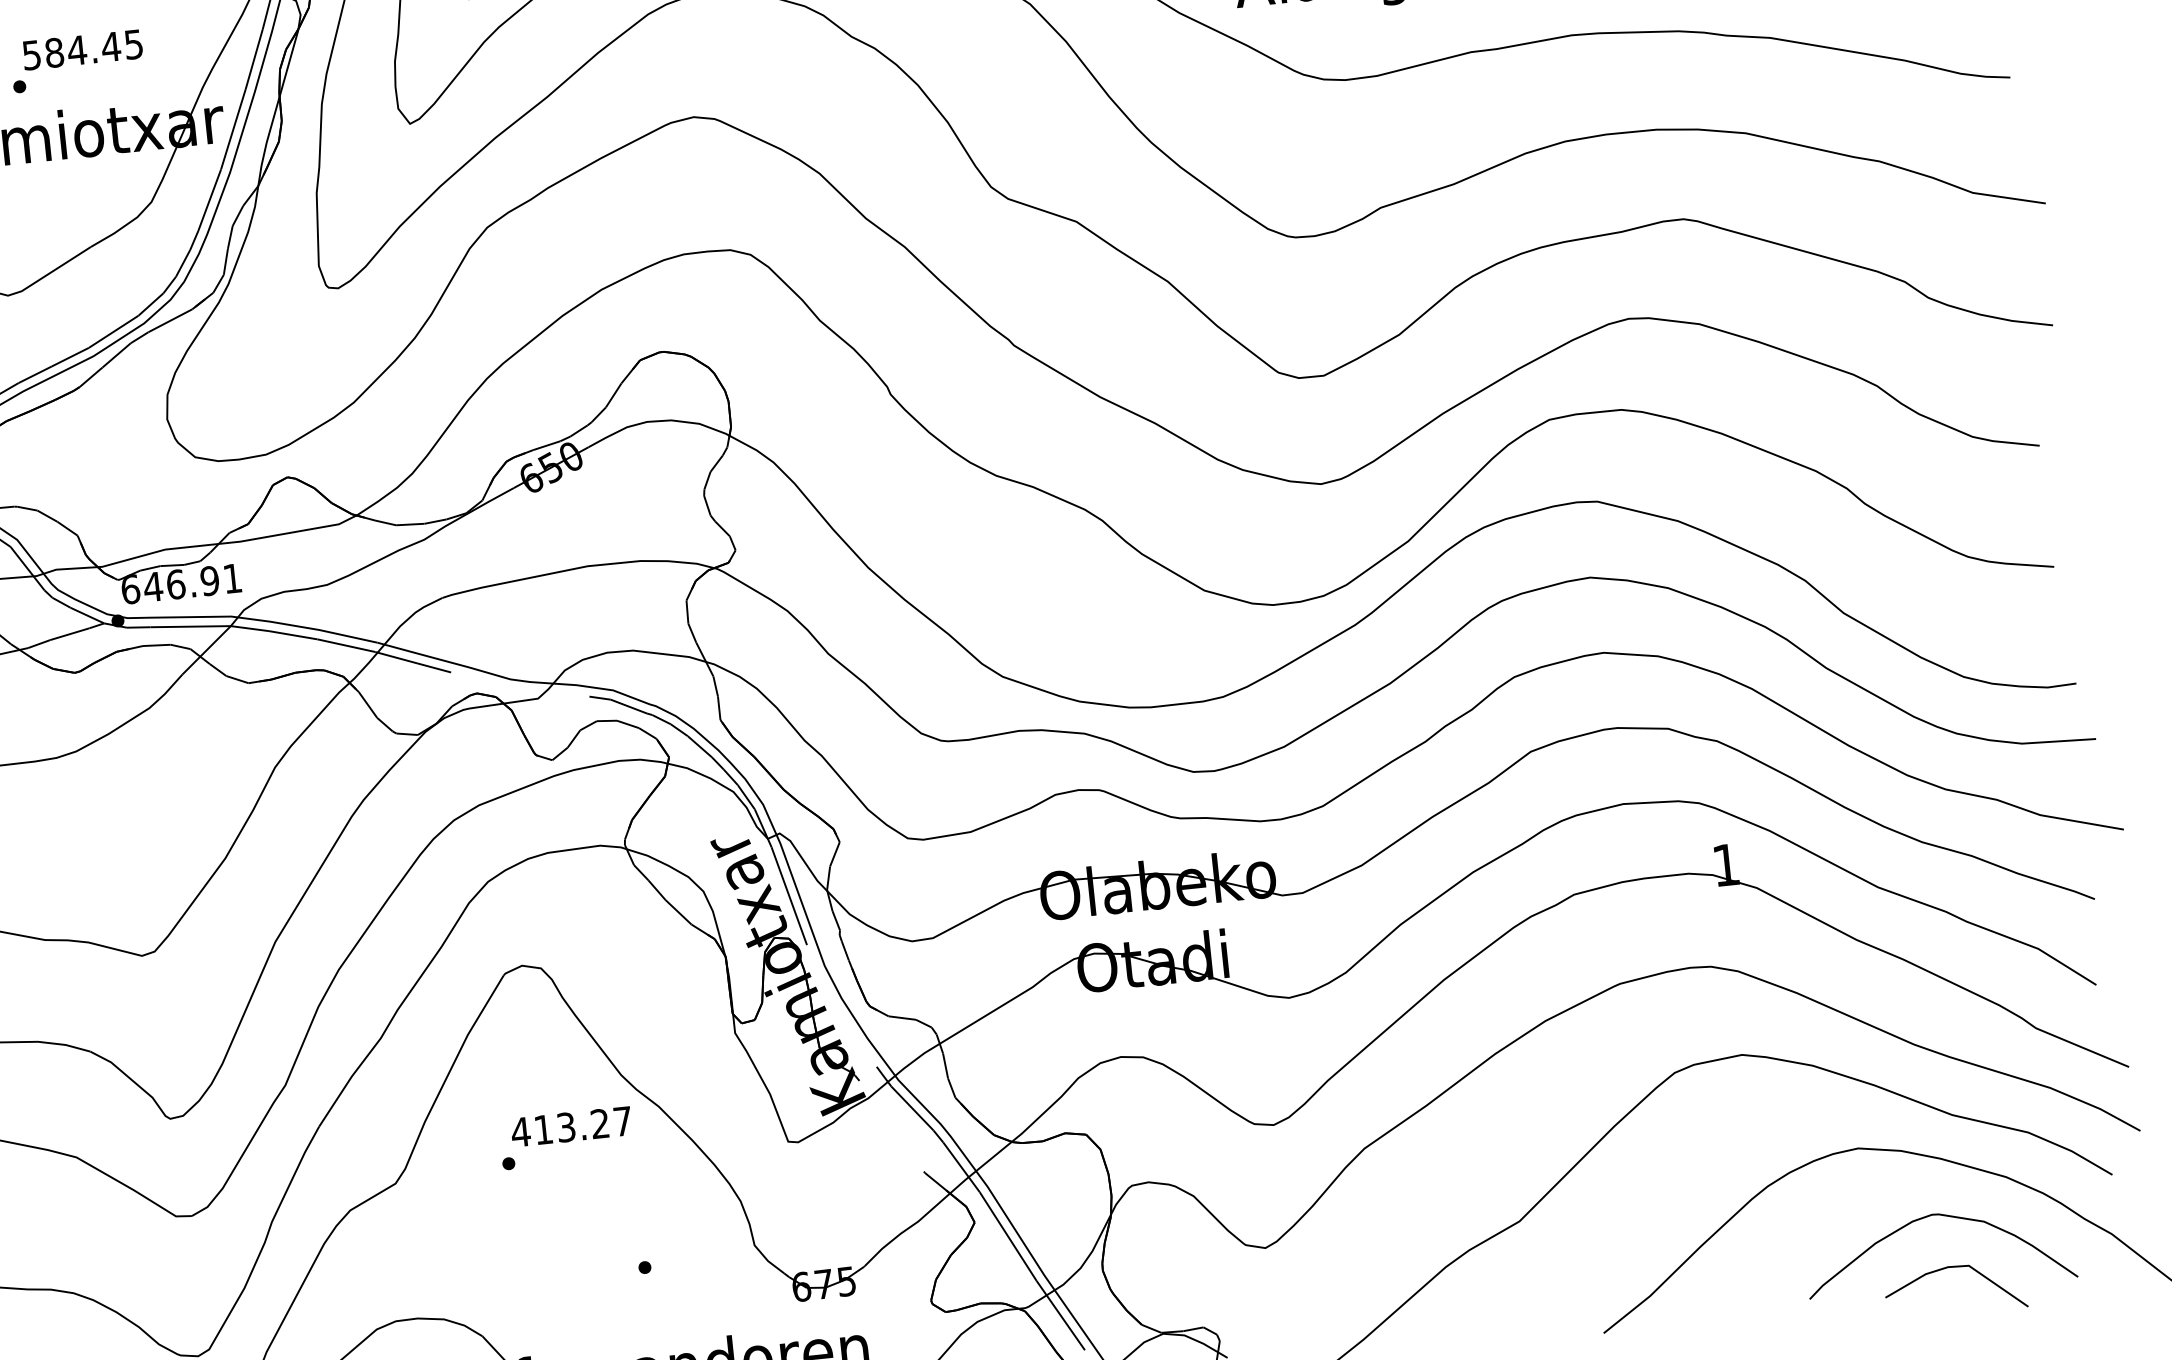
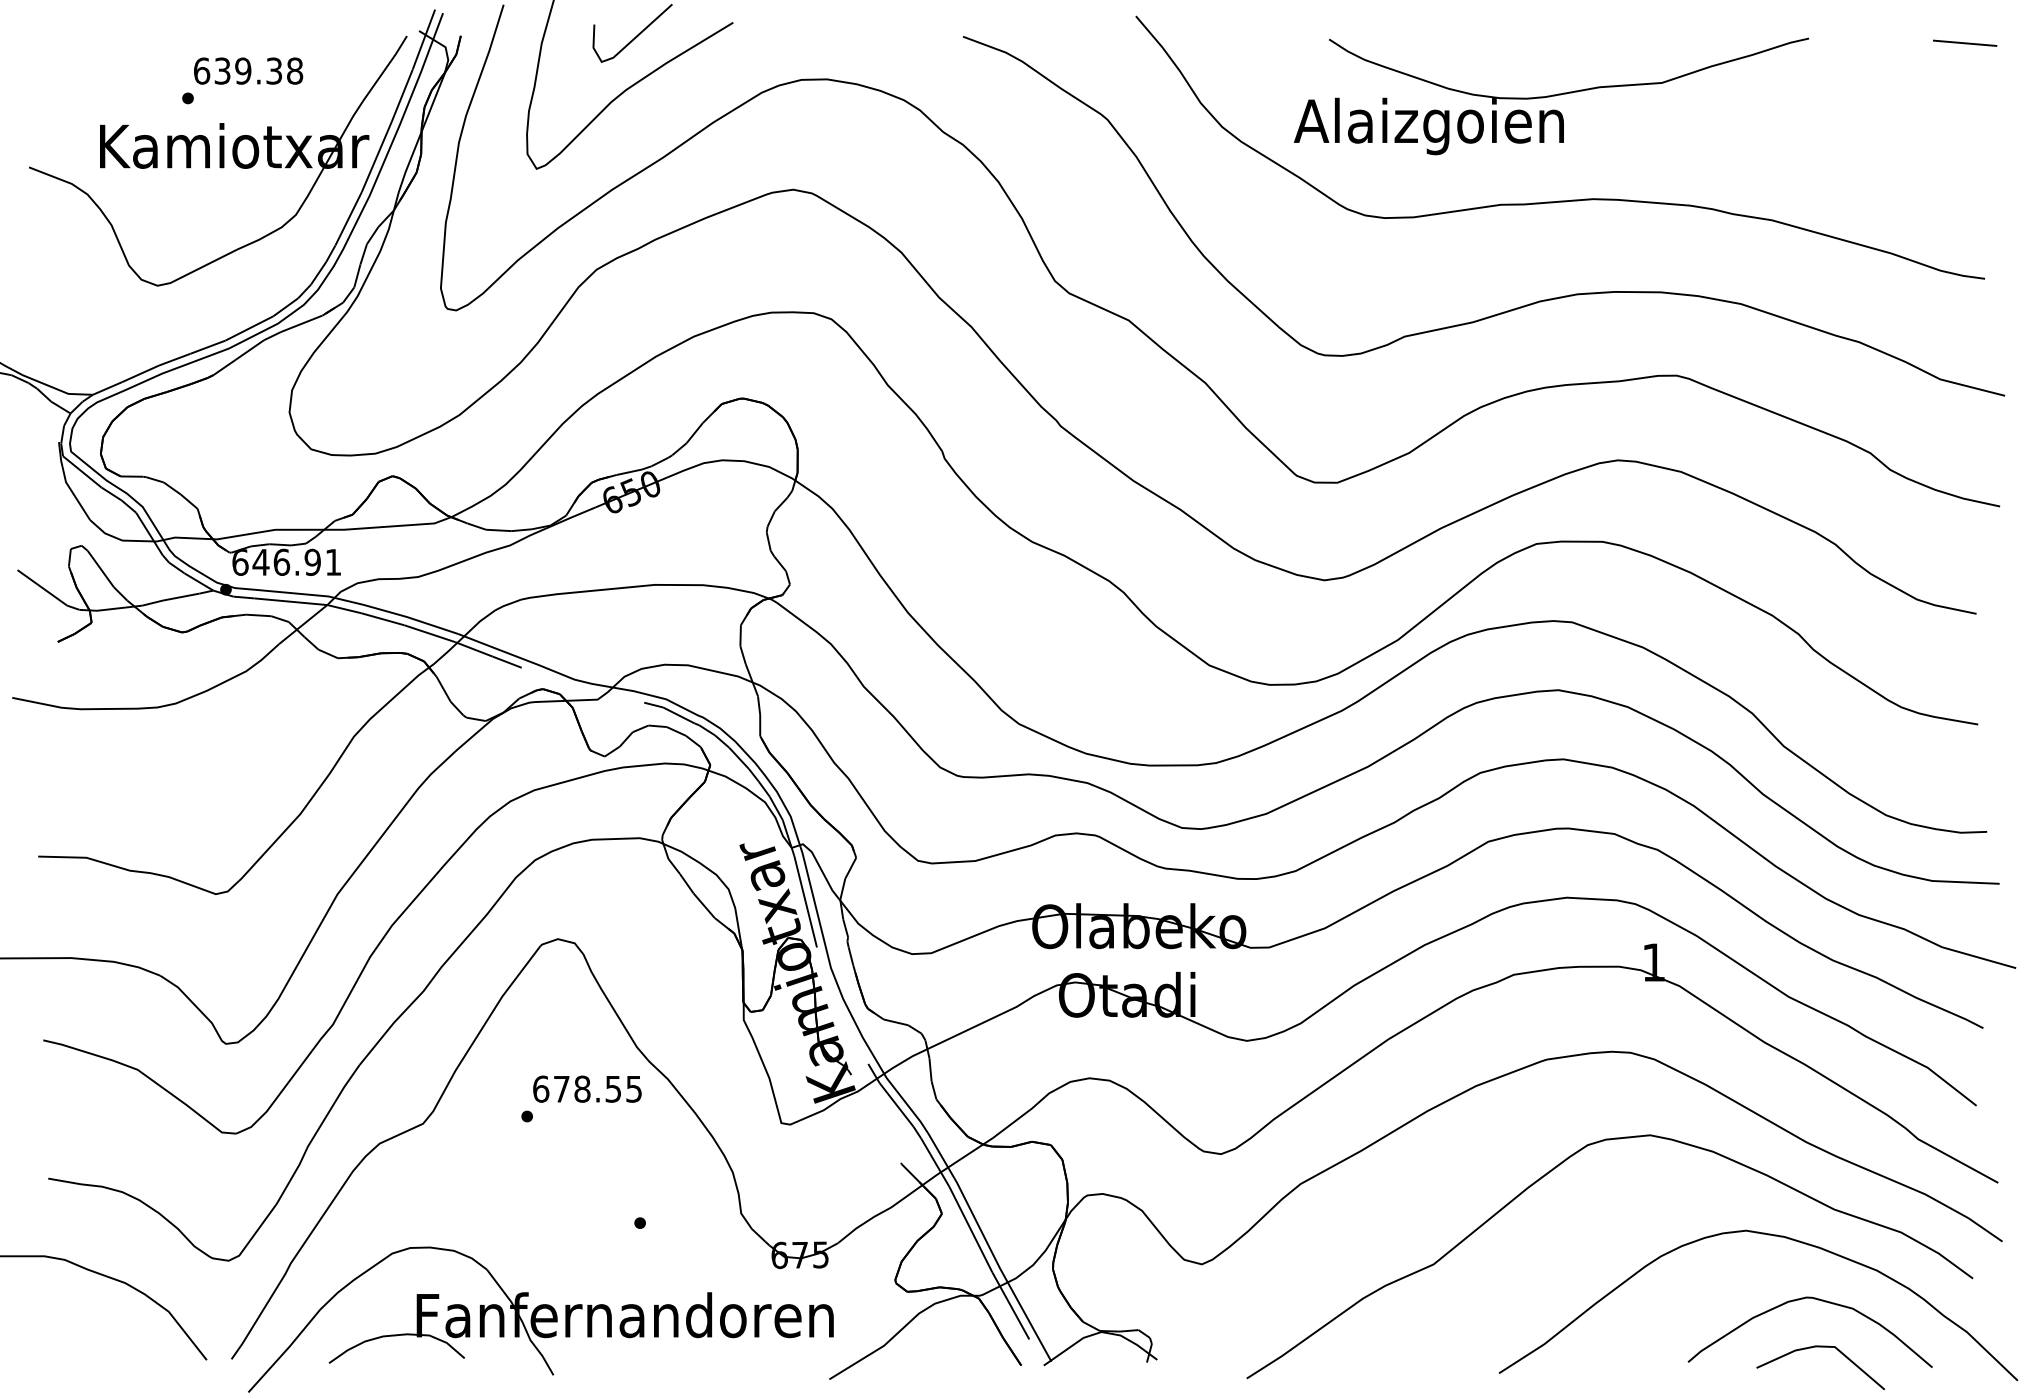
text: (82, 49) -> (248, 70), 584.45 -> 639.38
text: (570, 1126) -> (586, 1088), 413.27 -> 678.55

